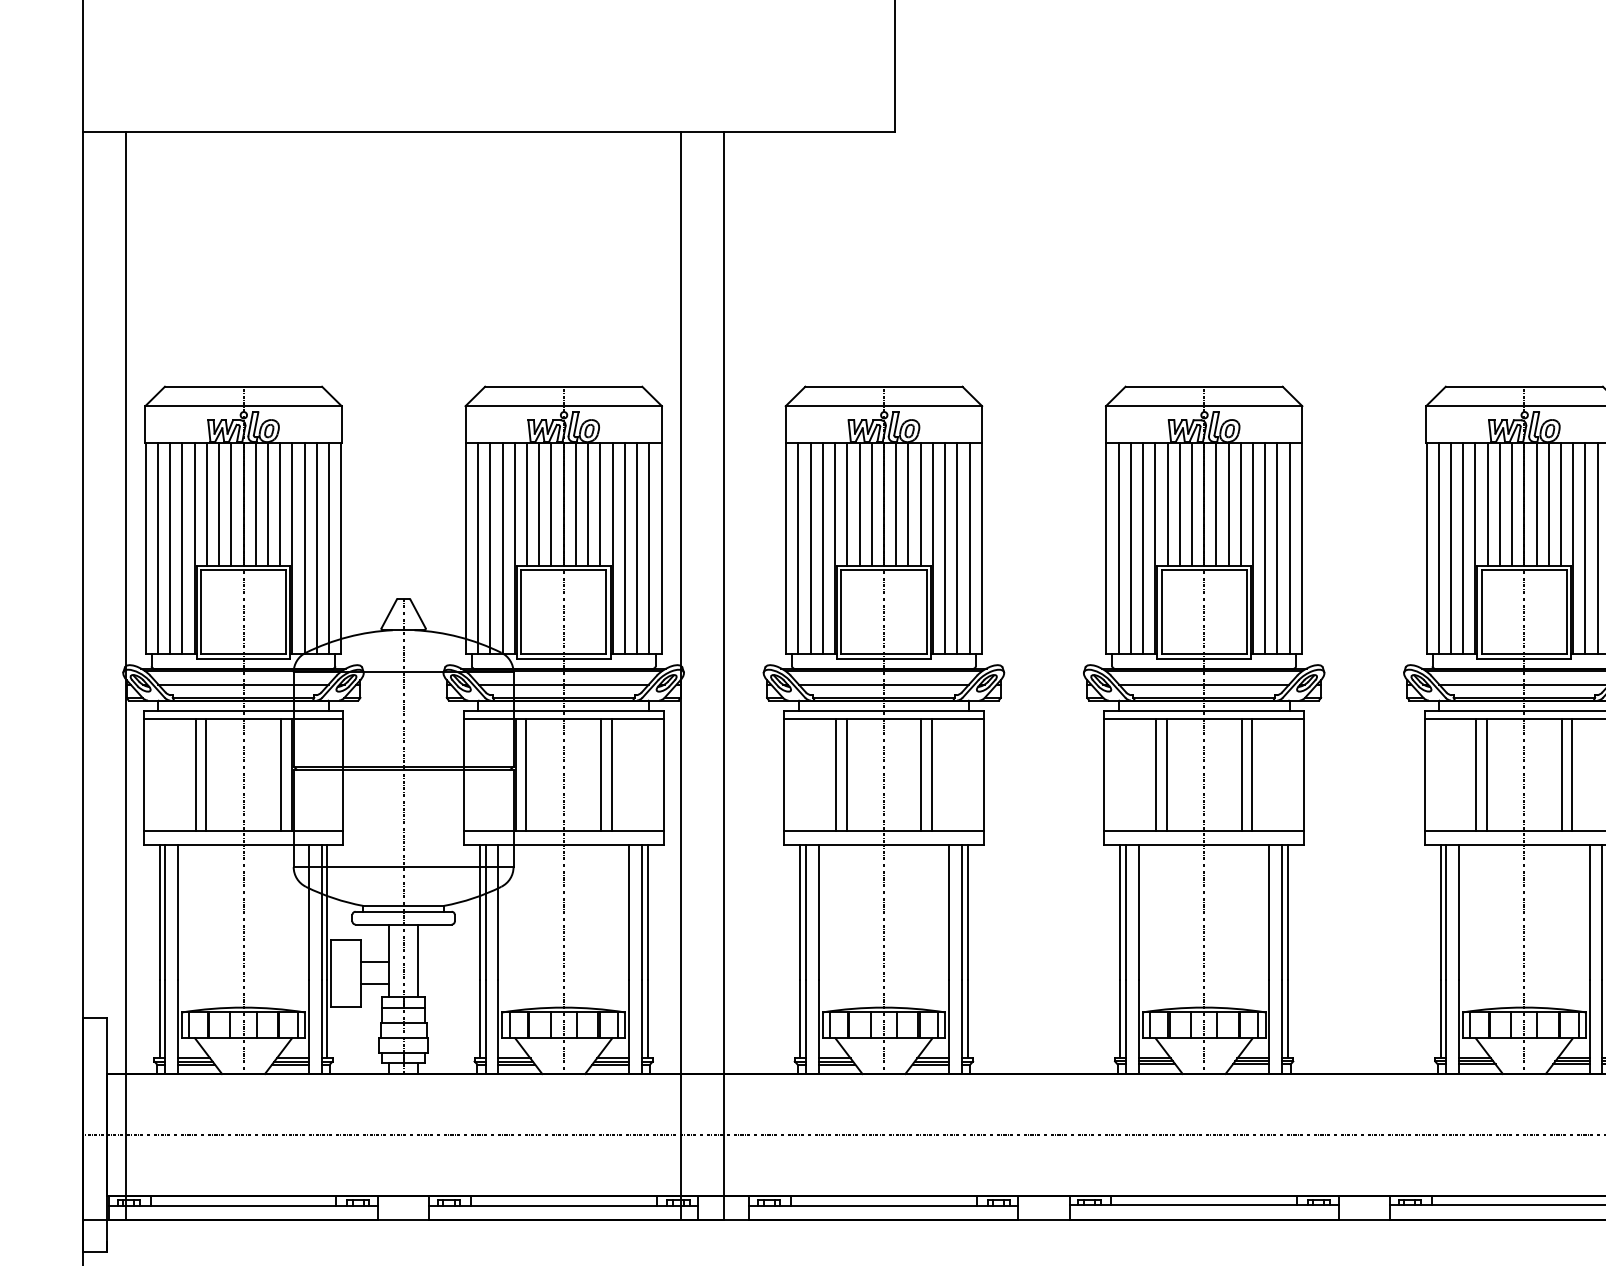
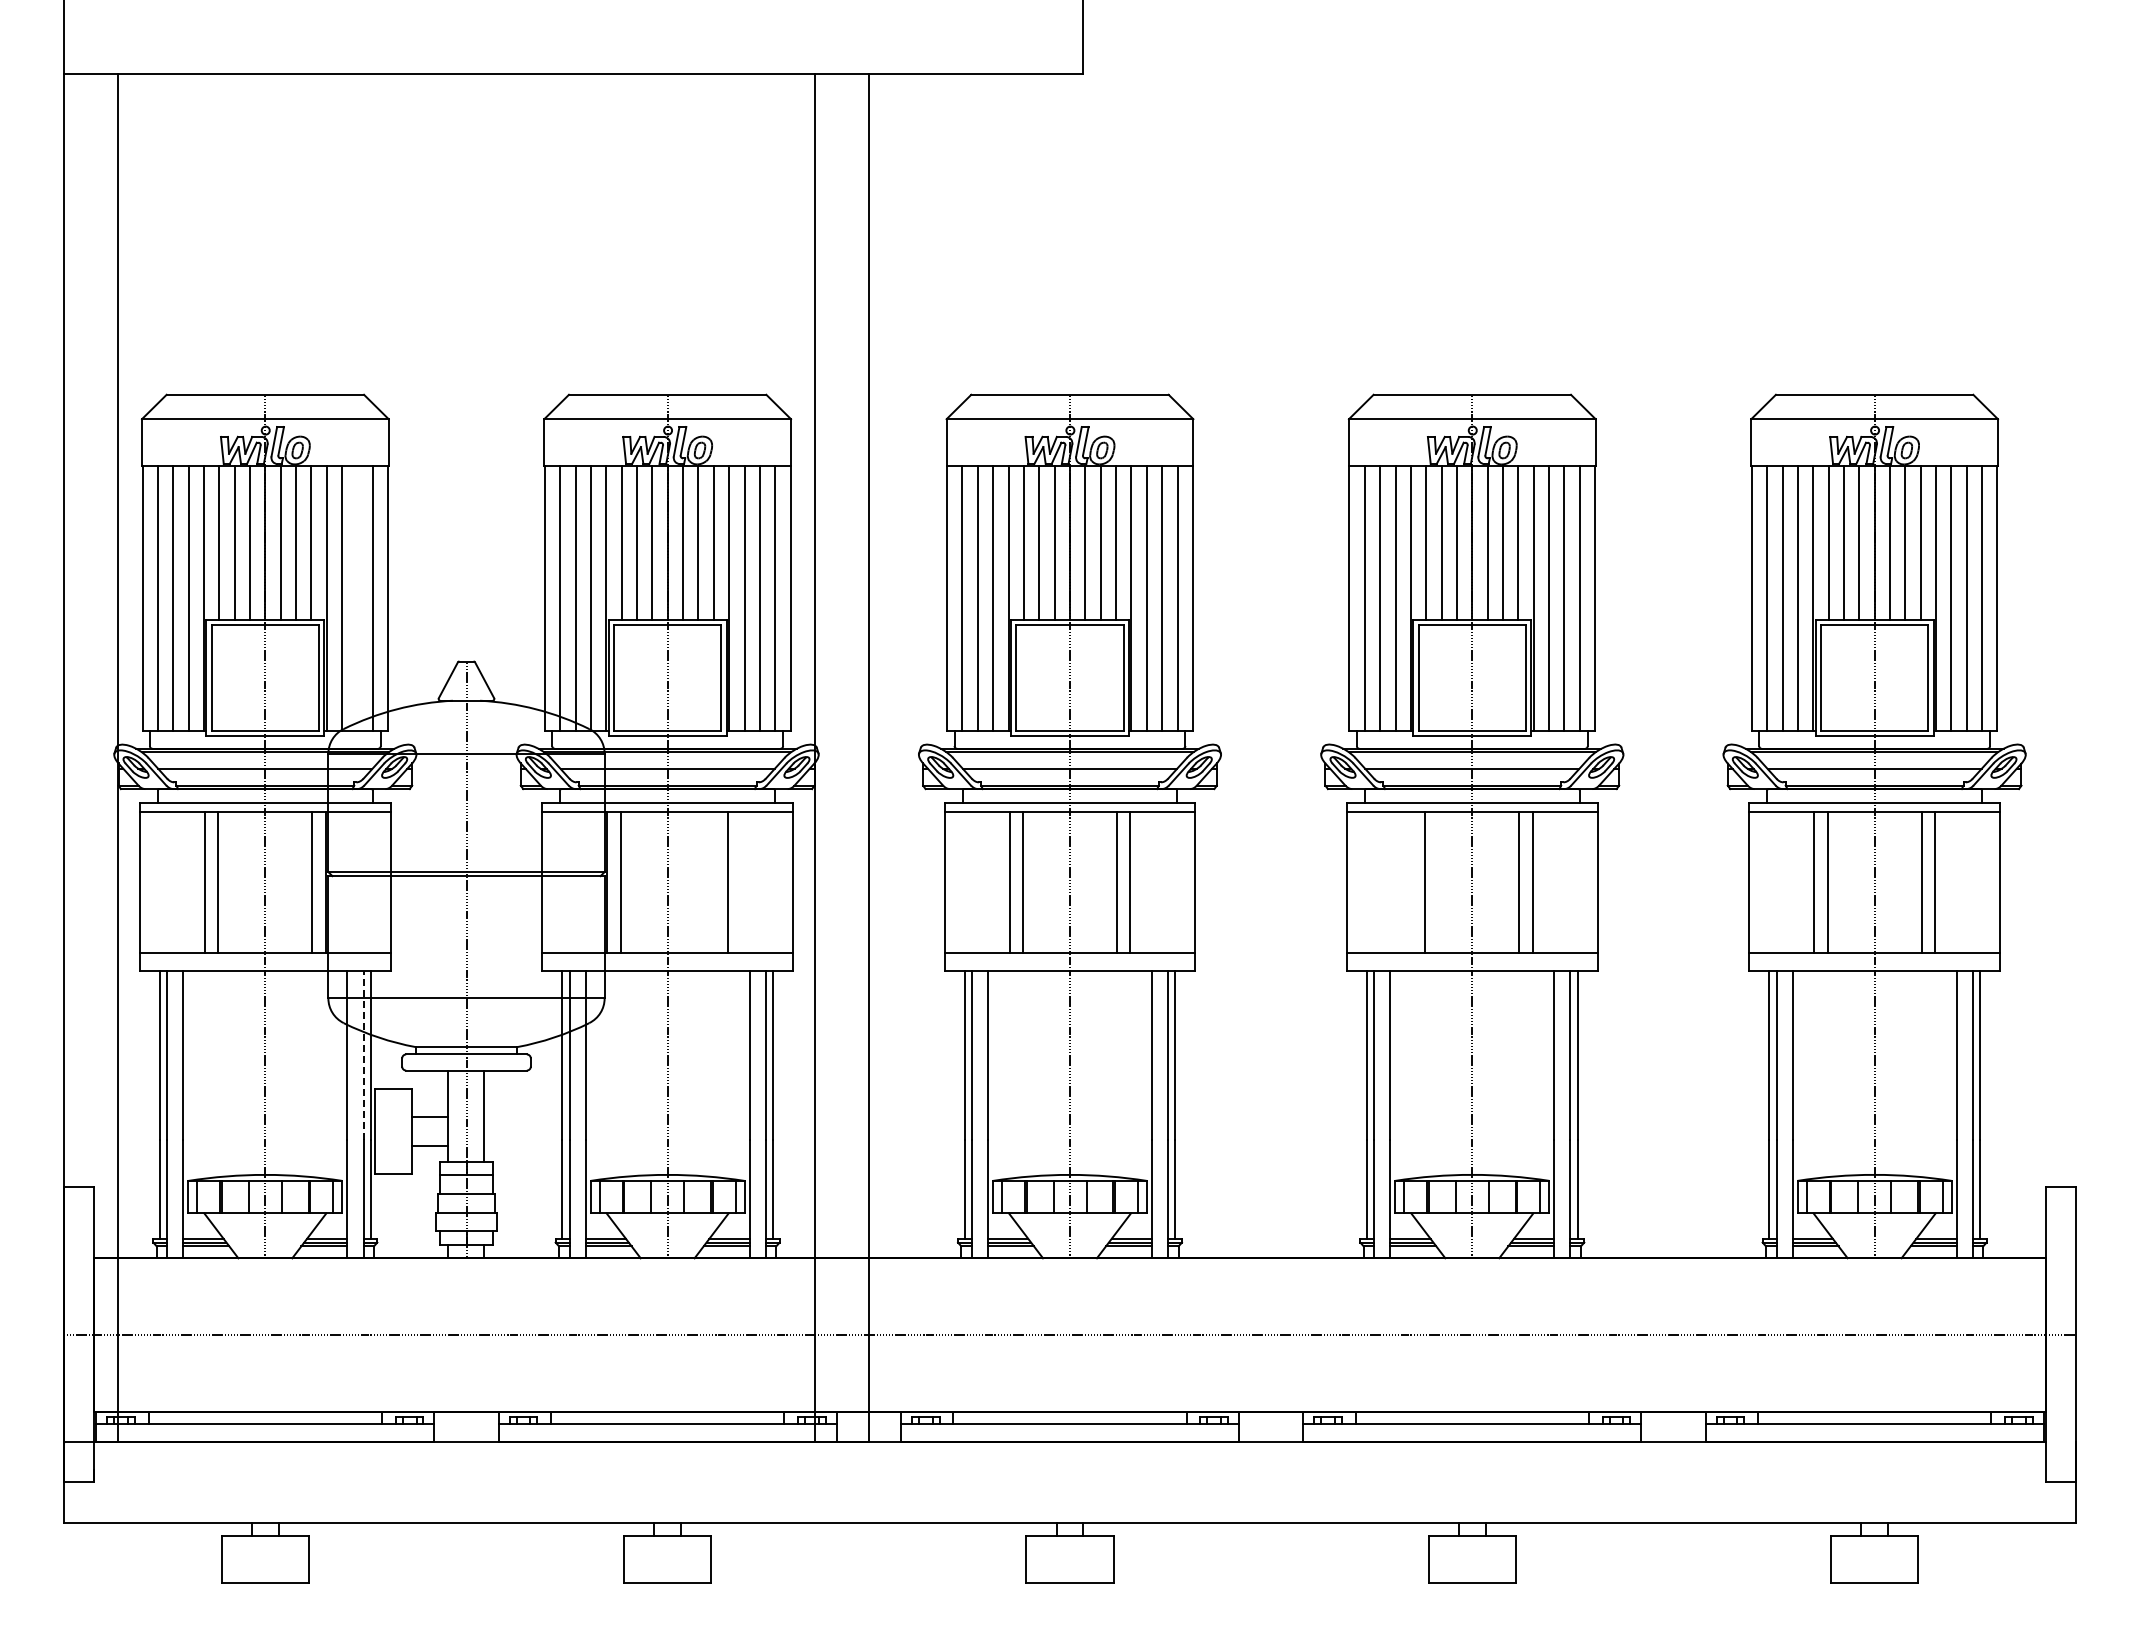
line: (316, 548) -> (357, 598), removed
line: (601, 774) -> (714, 881), removed
line: (1155, 774) -> (1411, 881), removed
line: (321, 912) -> (363, 1055), solid -> dashed

